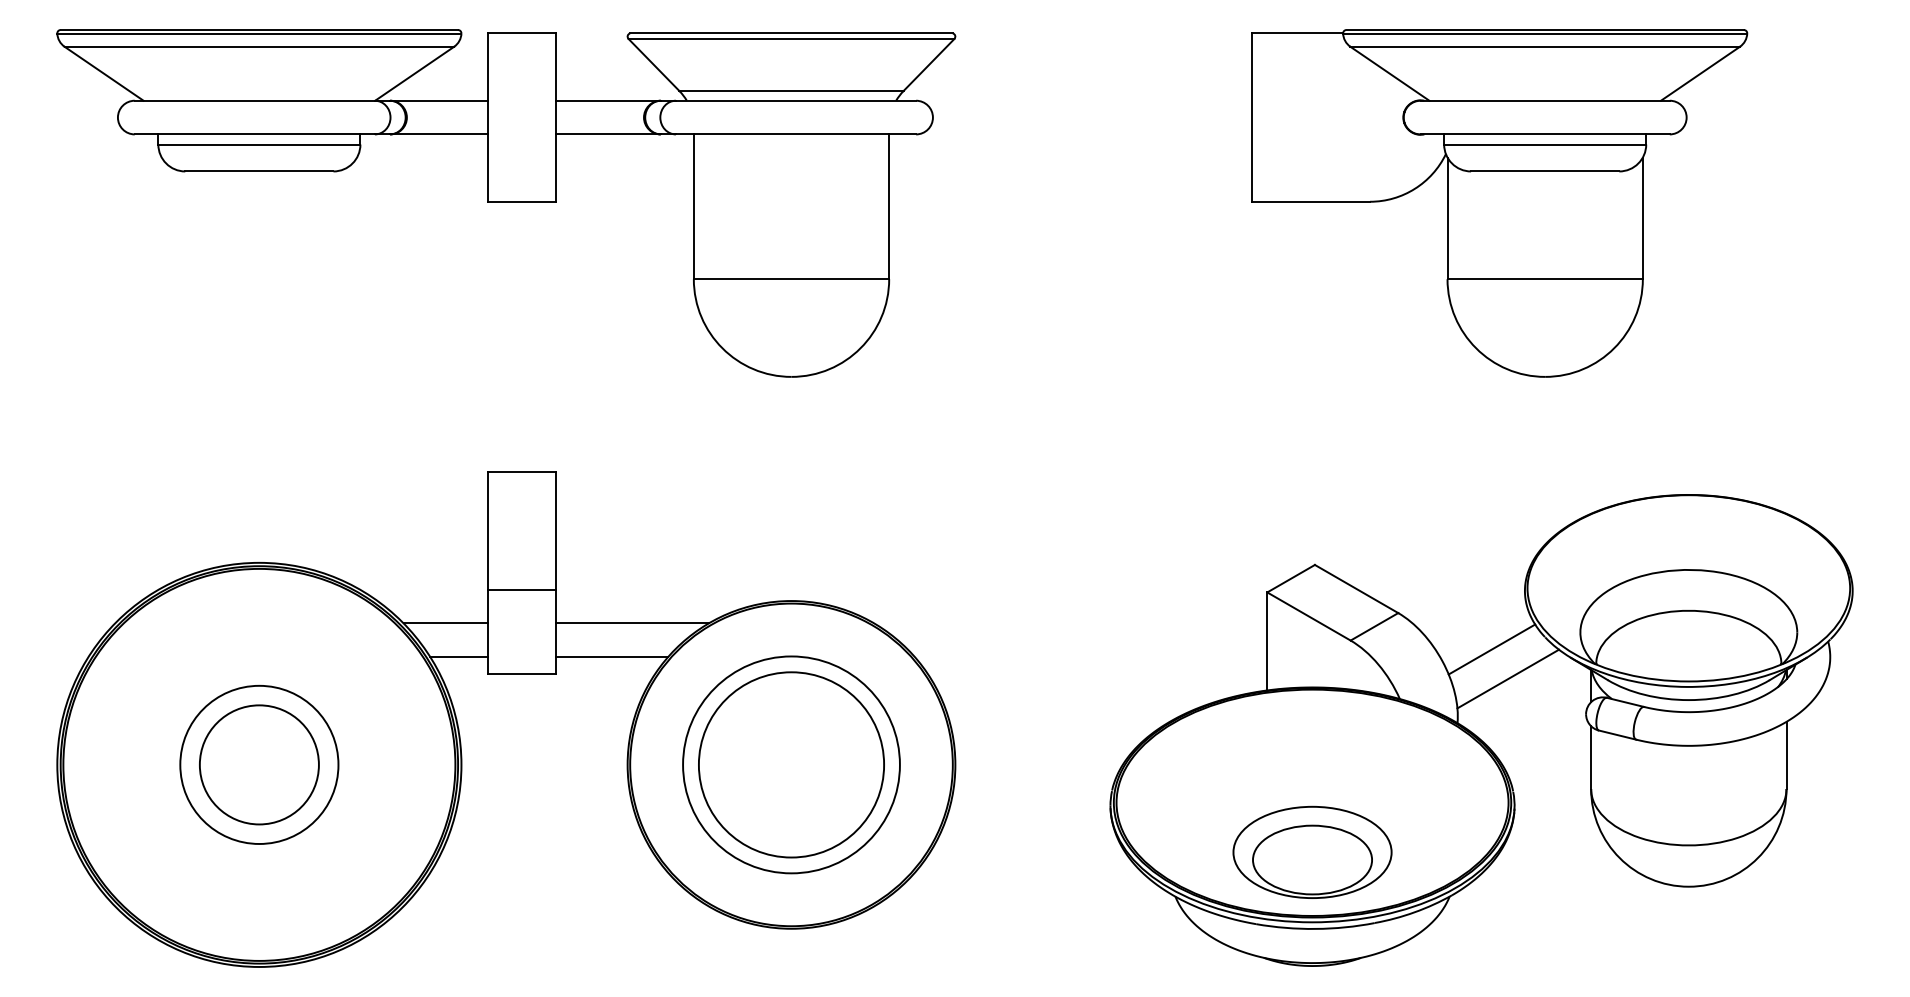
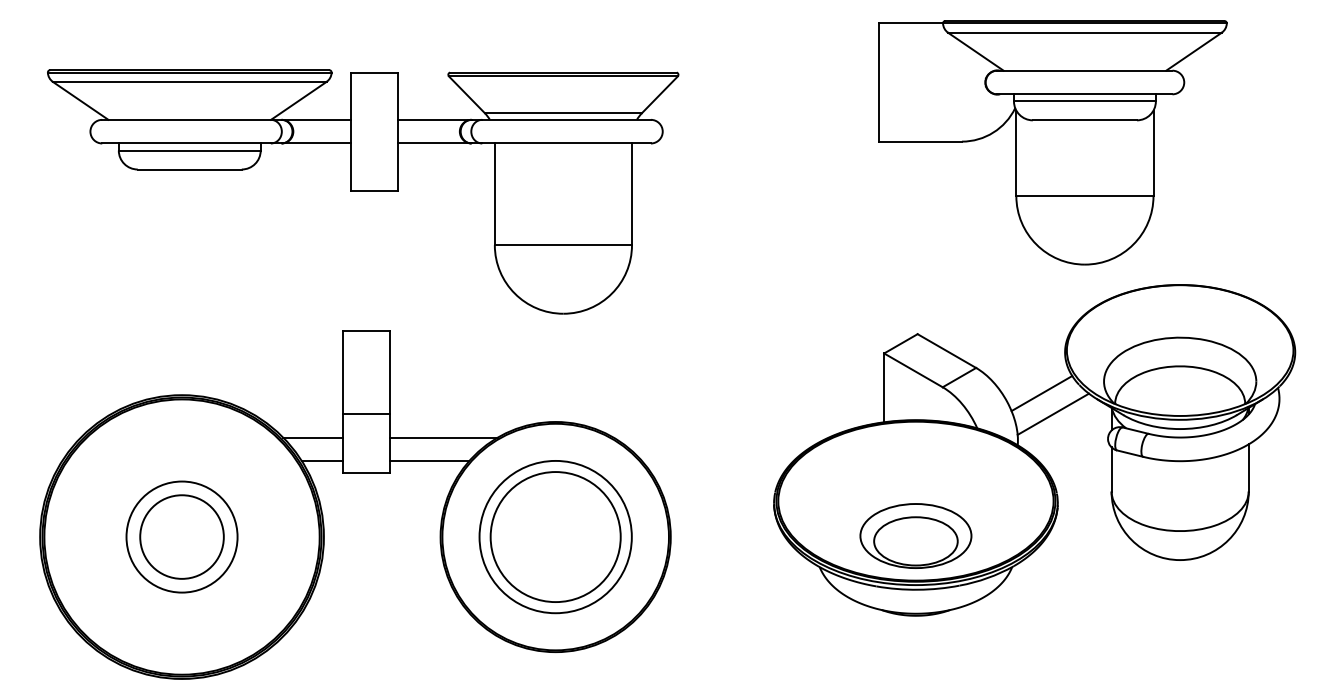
part: (506, 203) -> (363, 192), moved
part: (1477, 735) -> (1031, 453), moved

